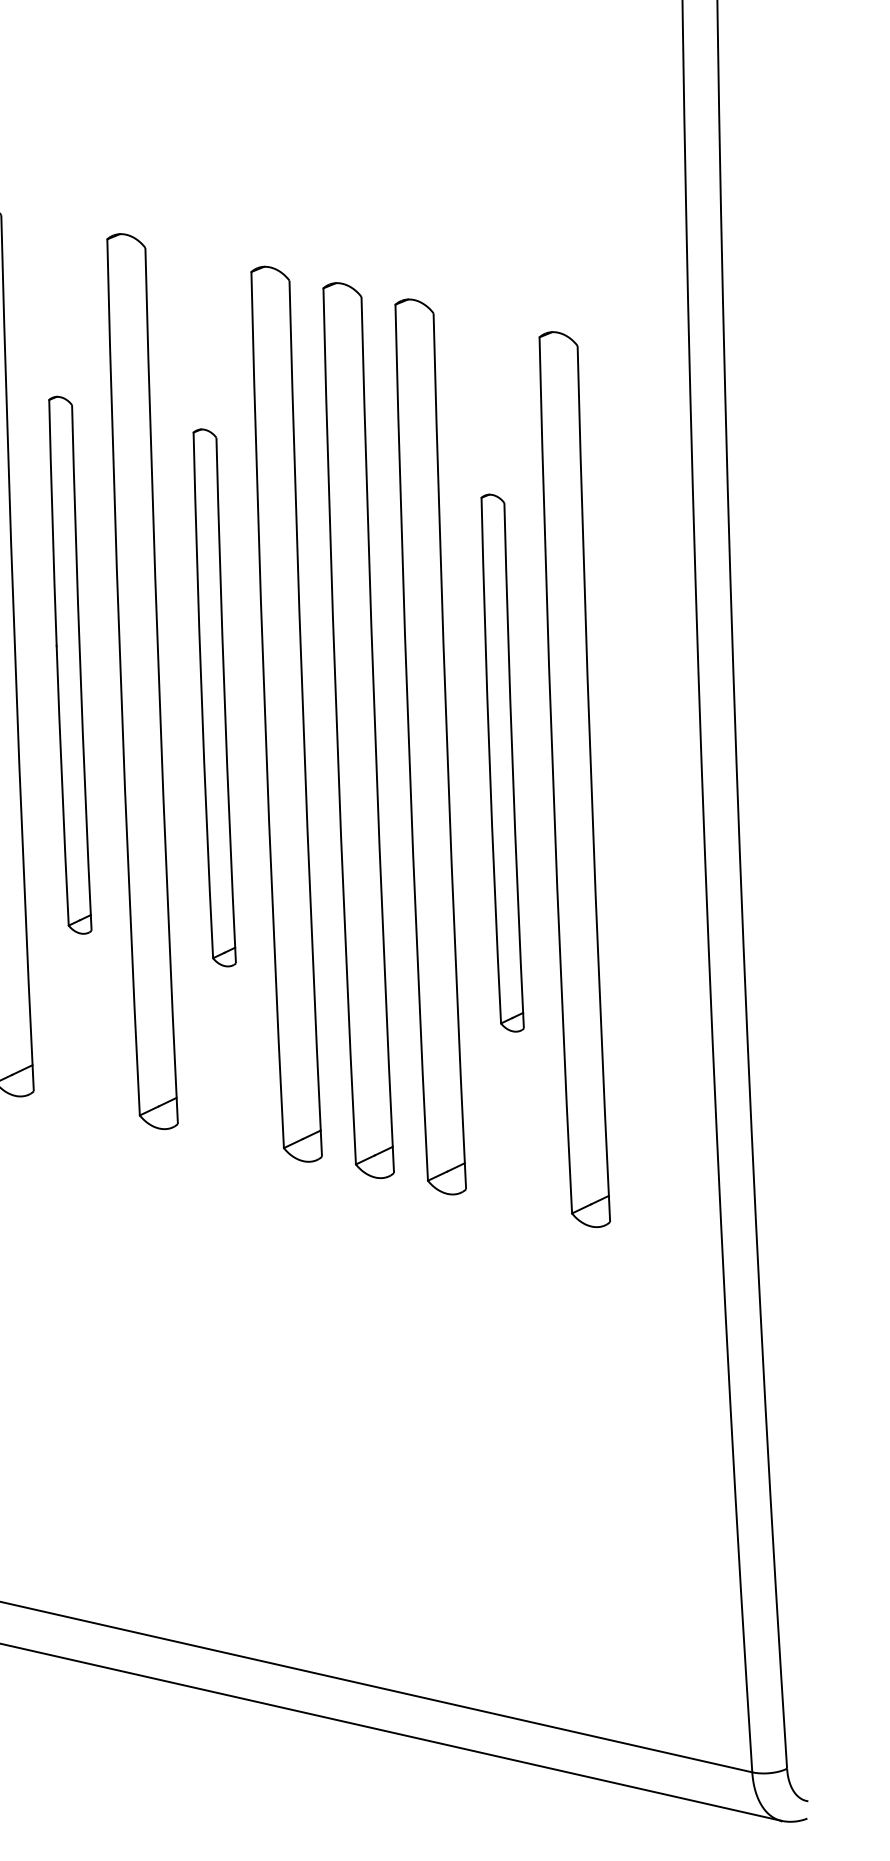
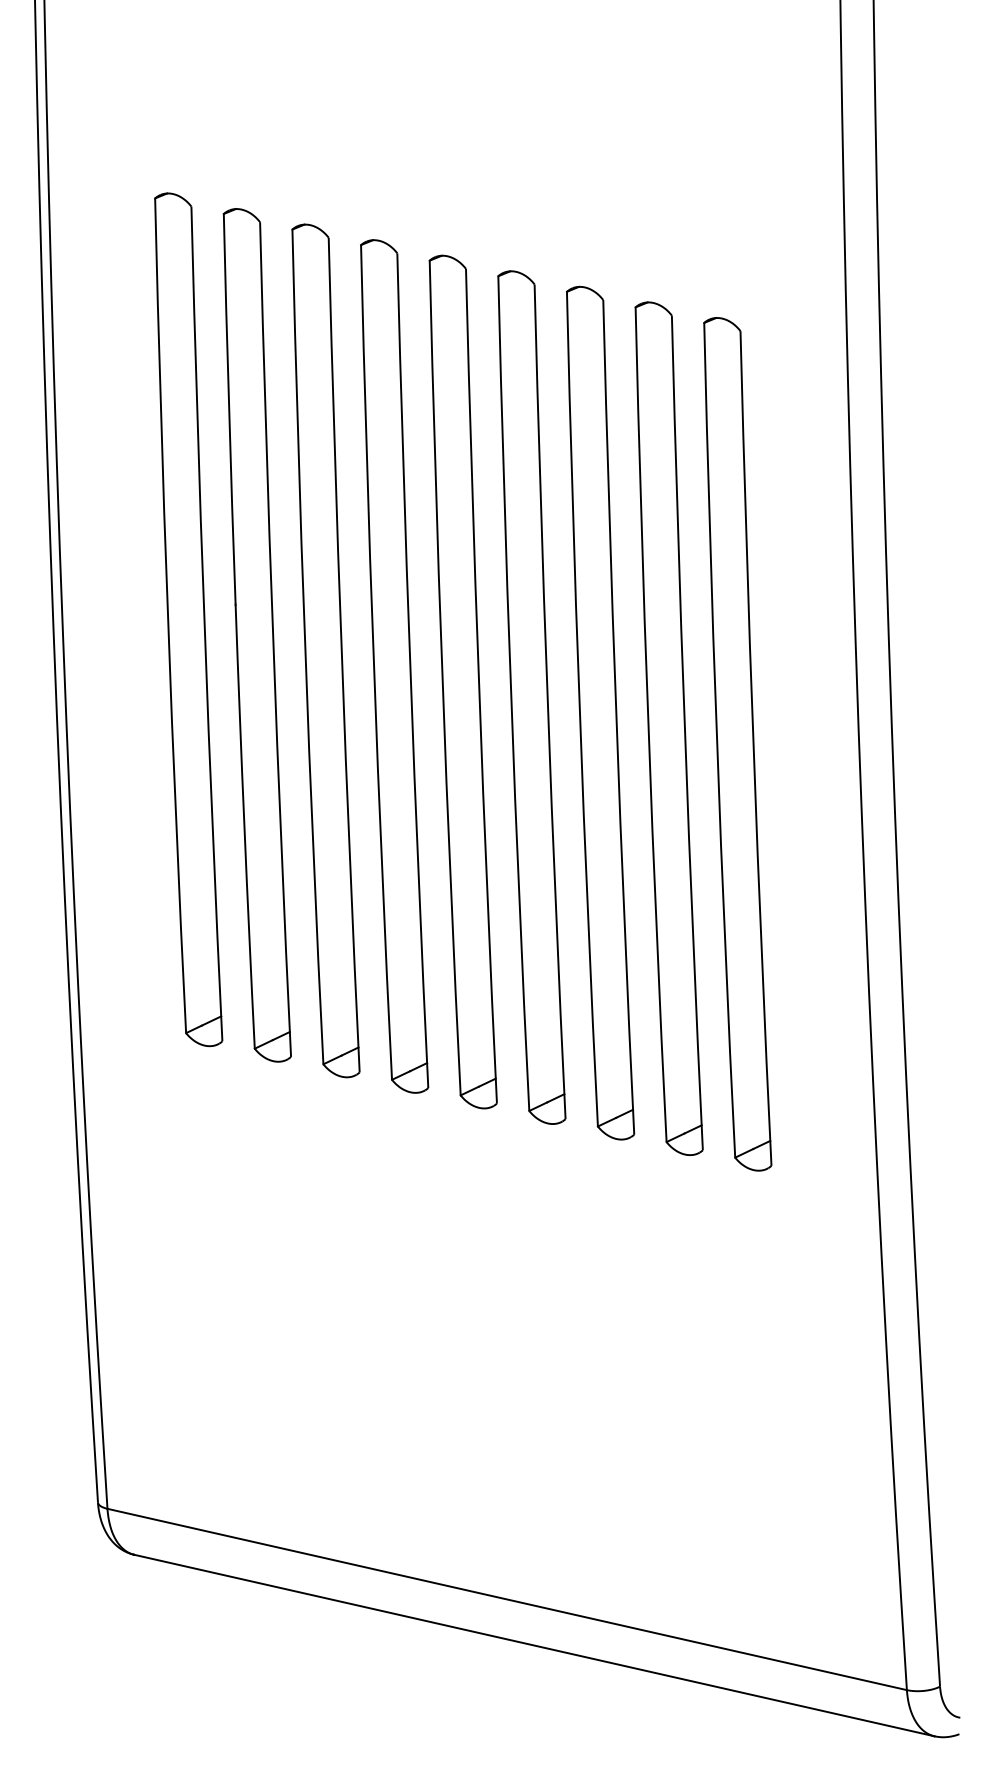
part: (69, 665) -> (256, 635), size x1.67
part: (214, 697) -> (394, 666), size x1.67
part: (502, 763) -> (668, 728), size x1.67

